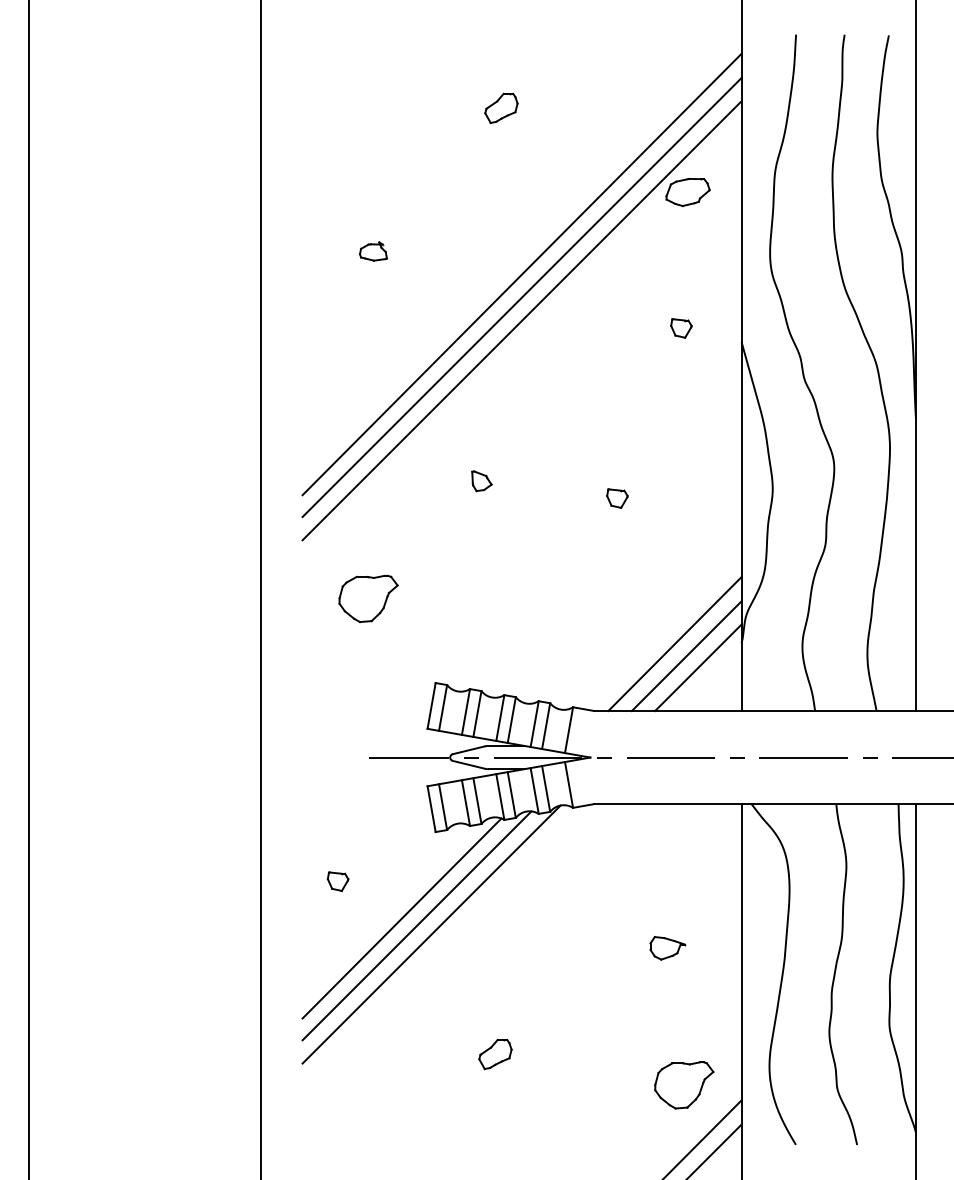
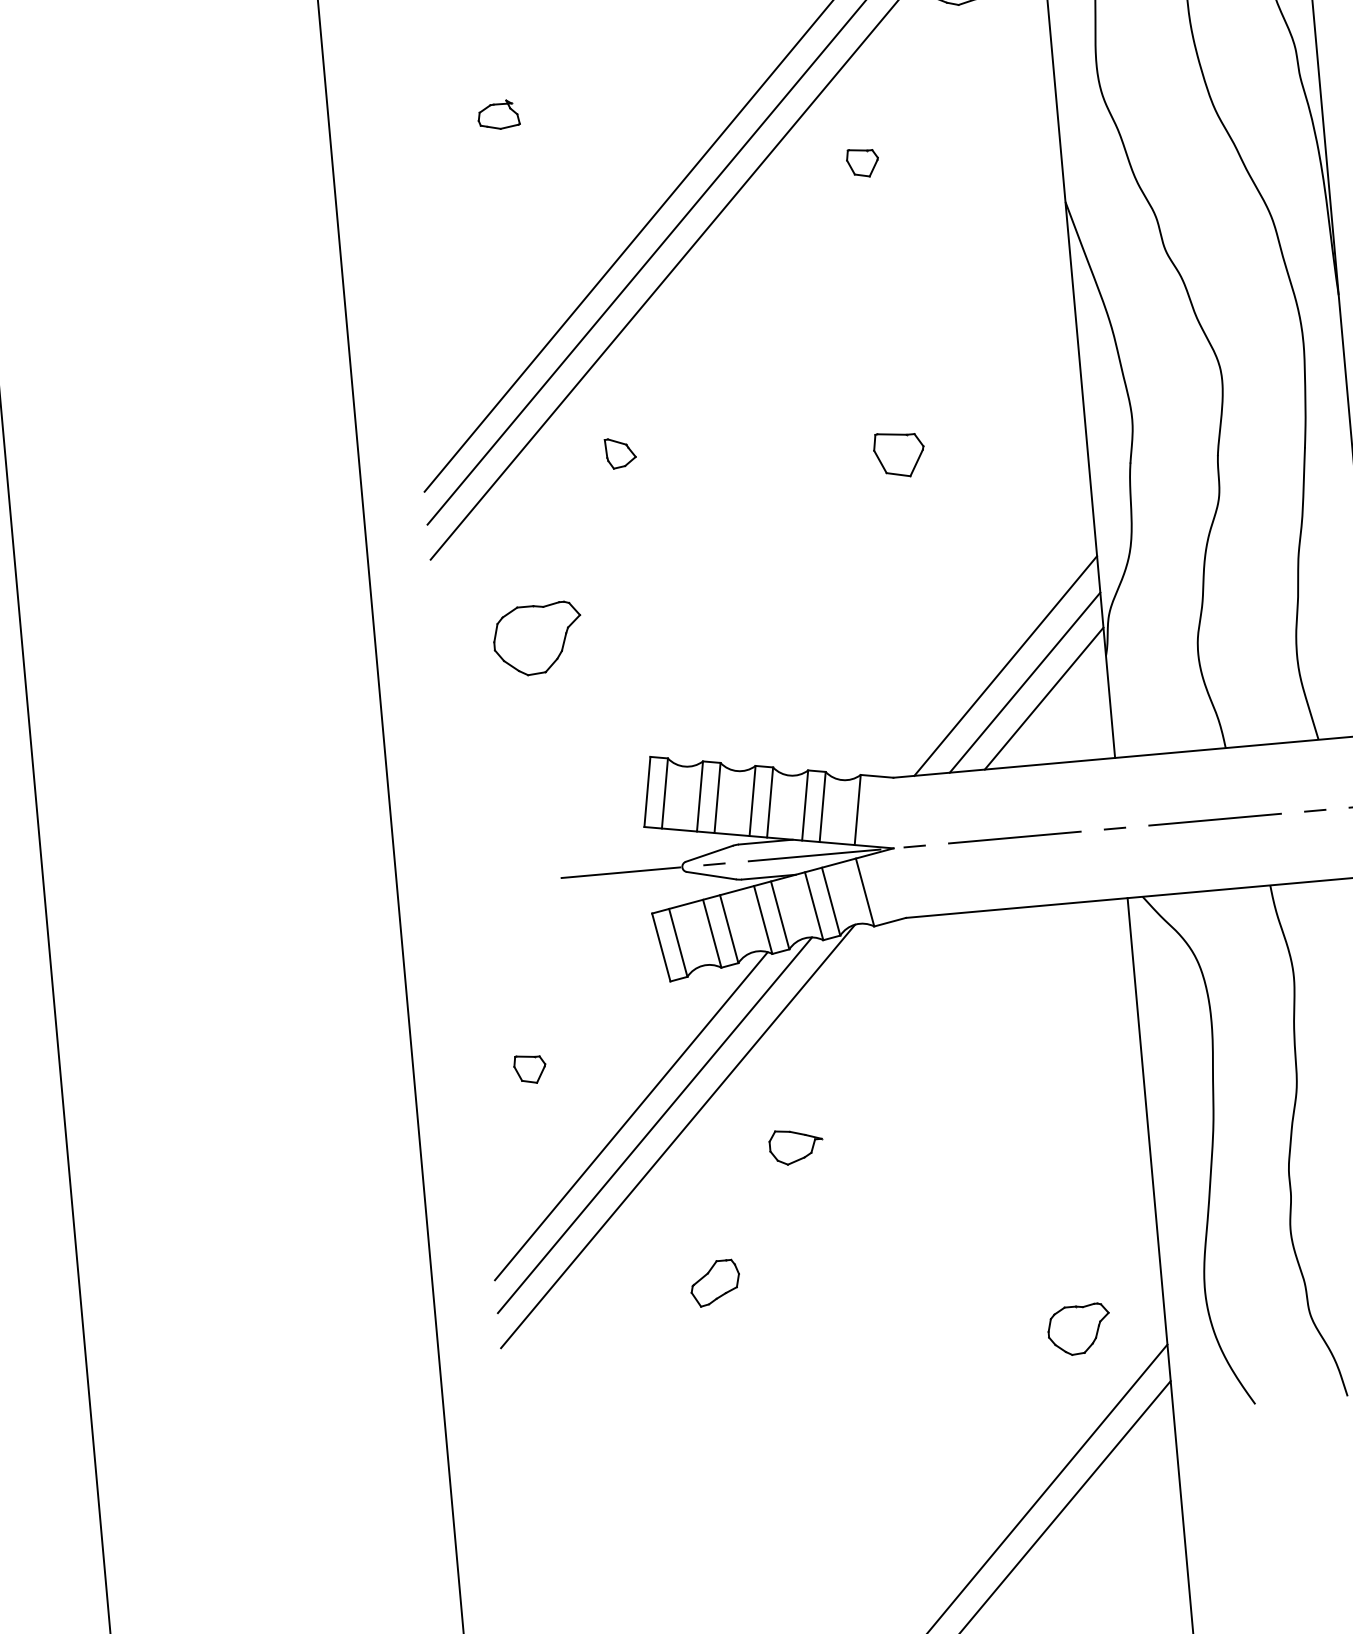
part: (681, 328) -> (862, 163), moved
part: (481, 481) -> (620, 453), moved
part: (617, 498) -> (899, 454), size x1.6
part: (667, 948) -> (795, 1147), moved
part: (495, 1054) -> (715, 1283), moved
part: (684, 1085) -> (1079, 1329), size x0.7

